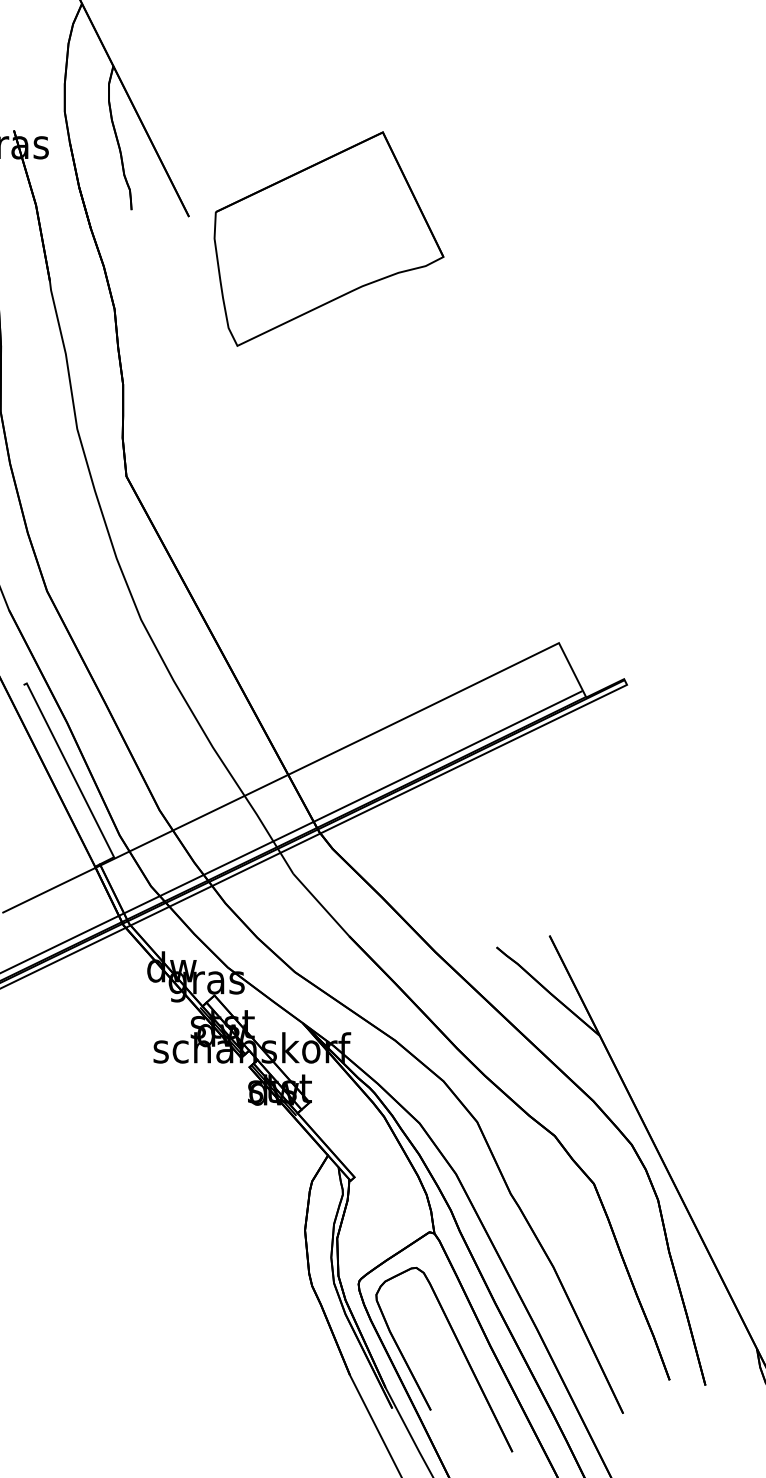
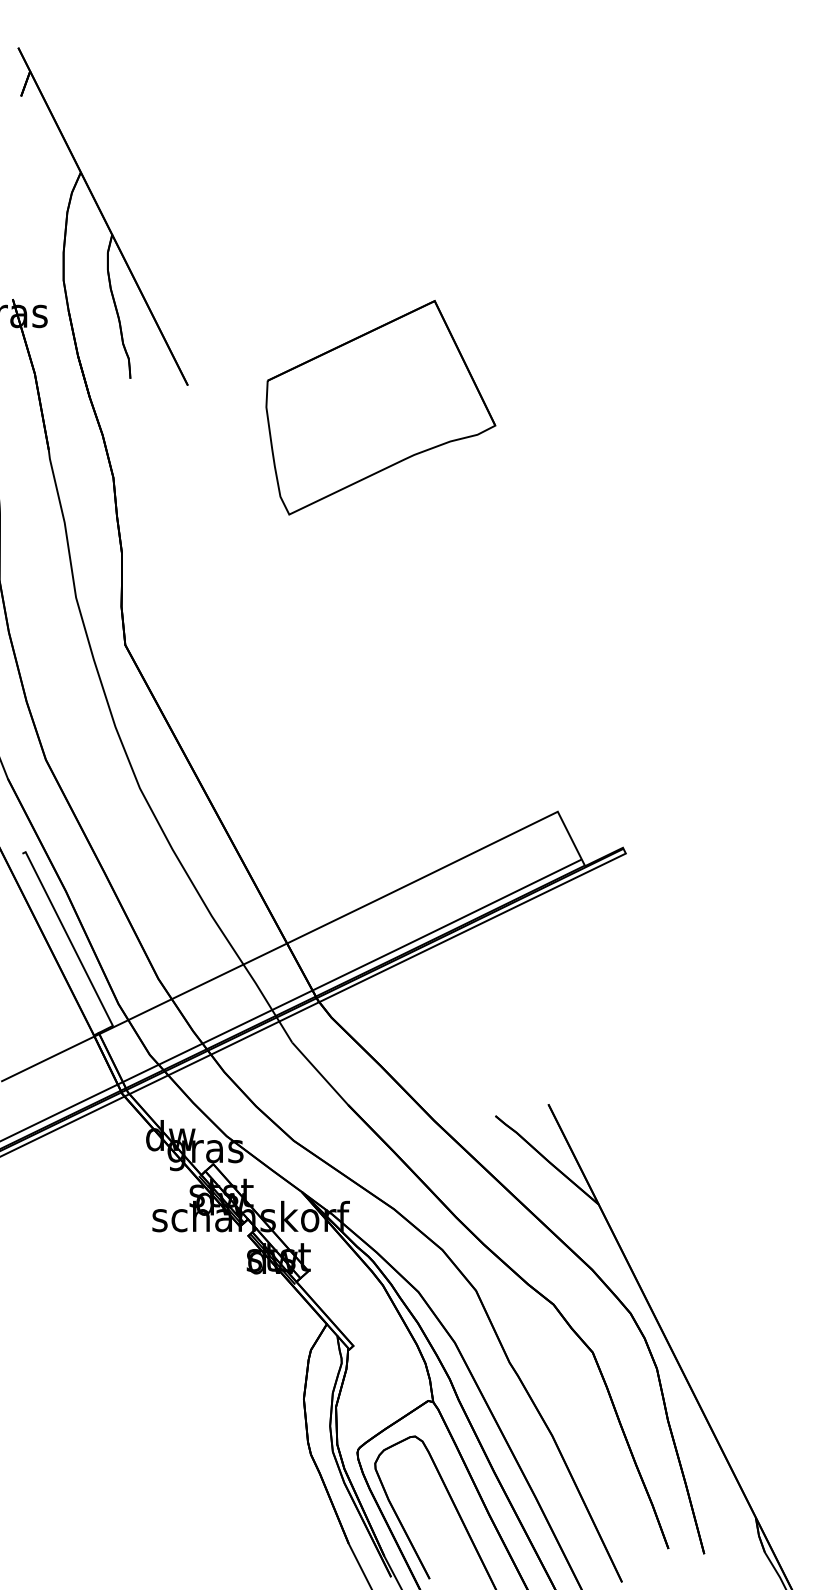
part: (328, 238) -> (380, 407), moved

